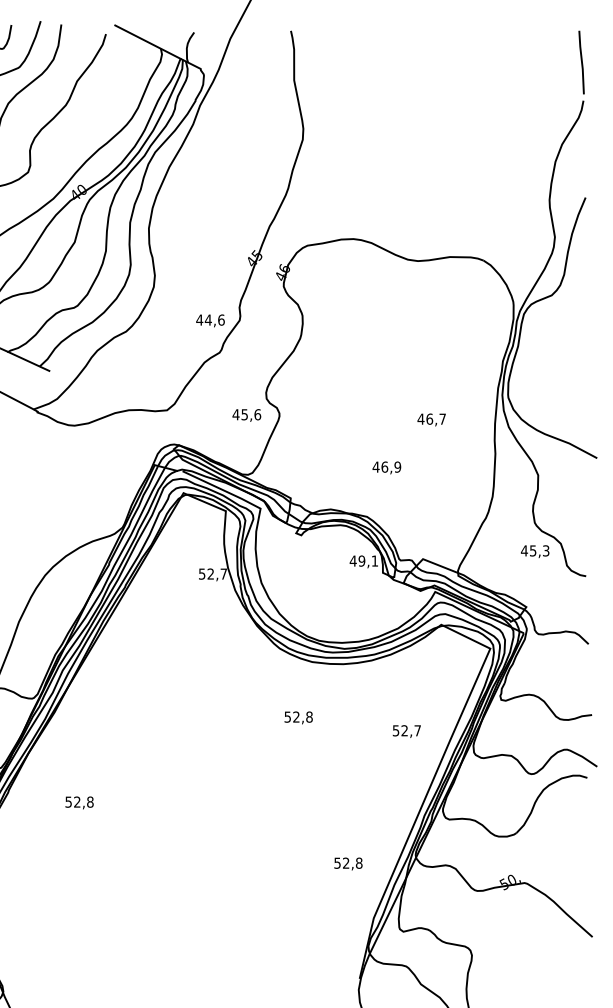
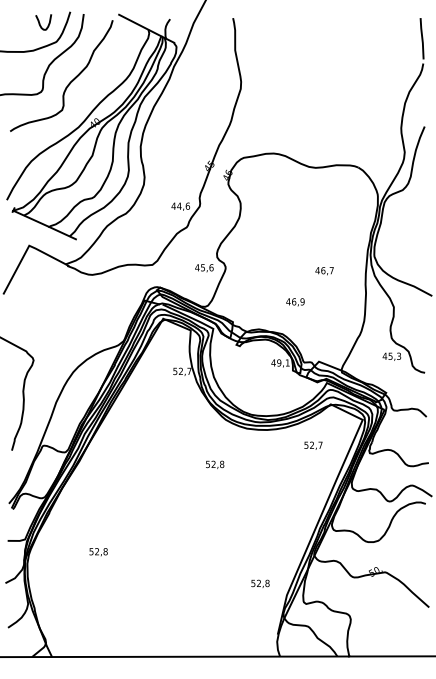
text: (299, 717) -> (215, 464), moved
text: (406, 731) -> (313, 445), moved
text: (79, 803) -> (98, 552), moved
text: (348, 863) -> (260, 583), moved

